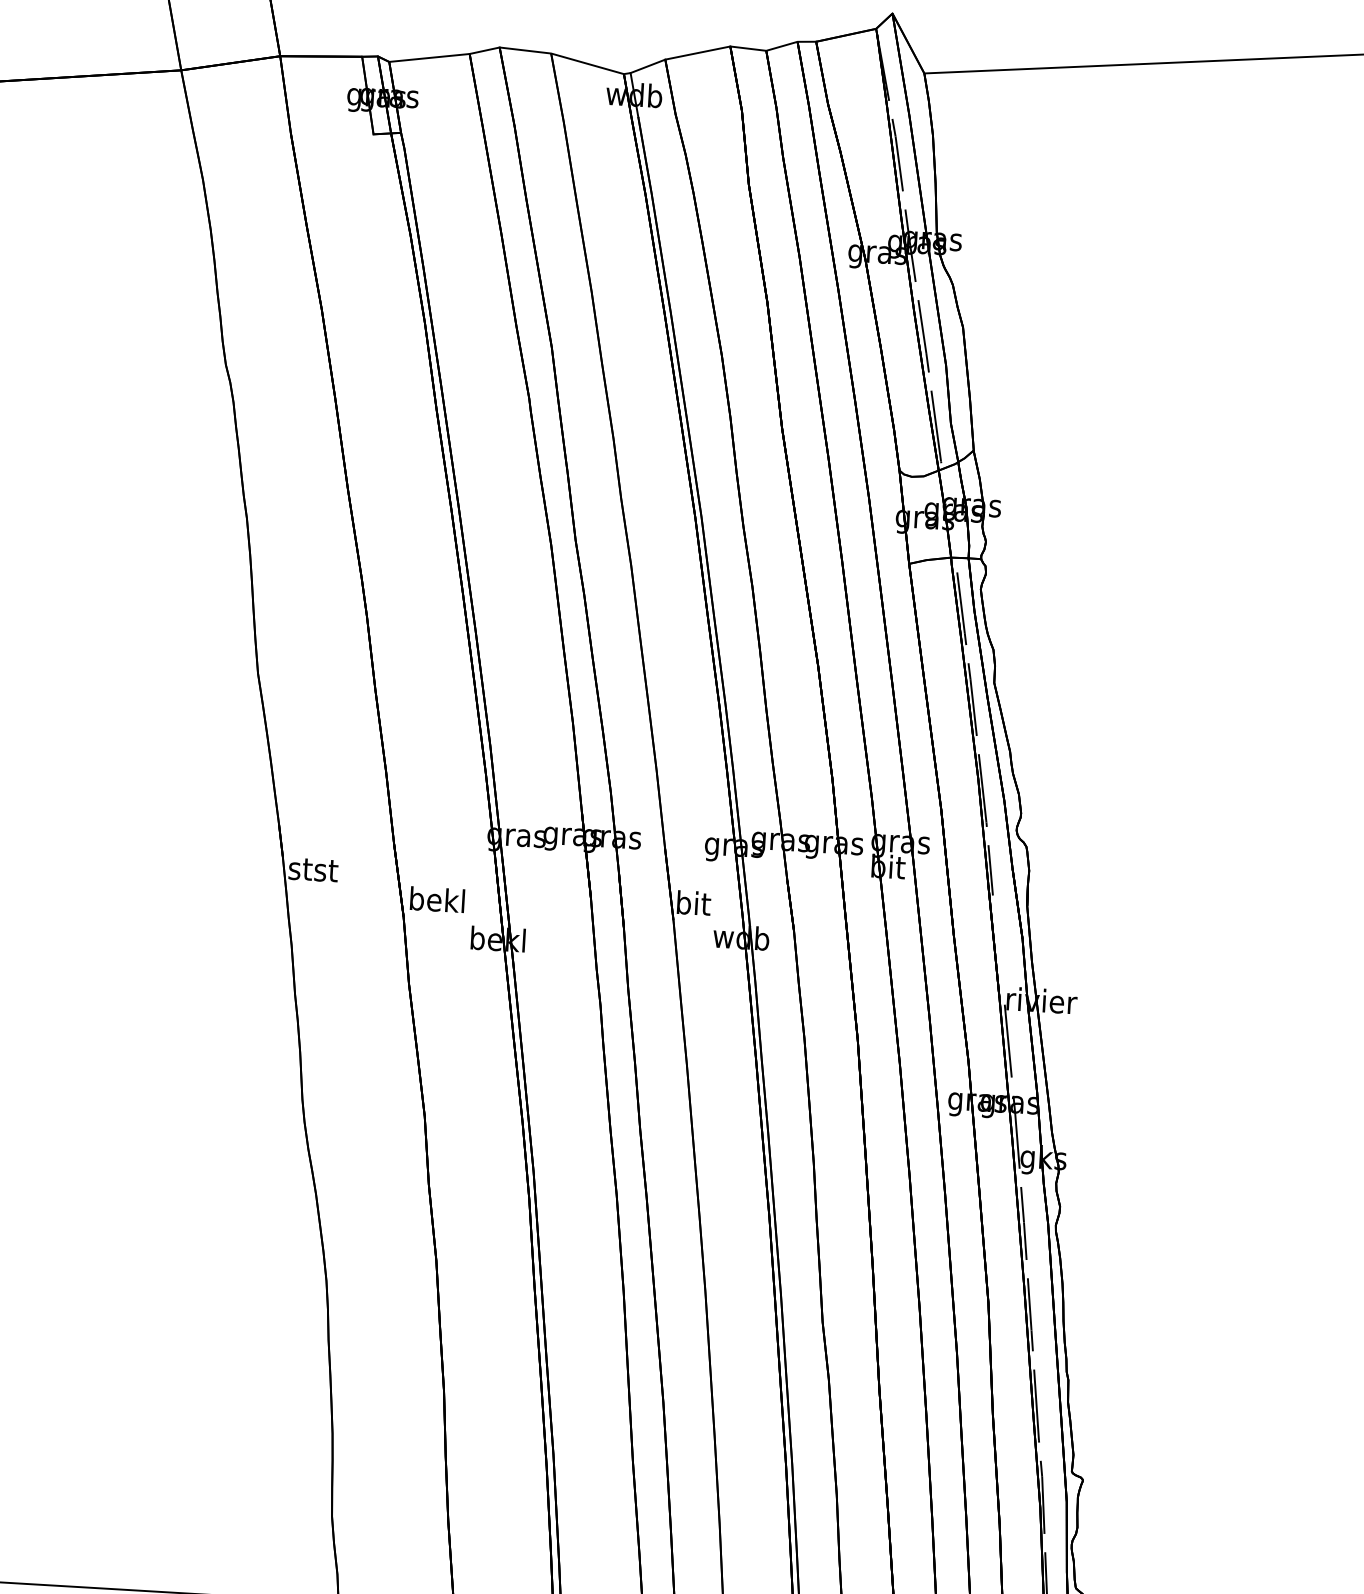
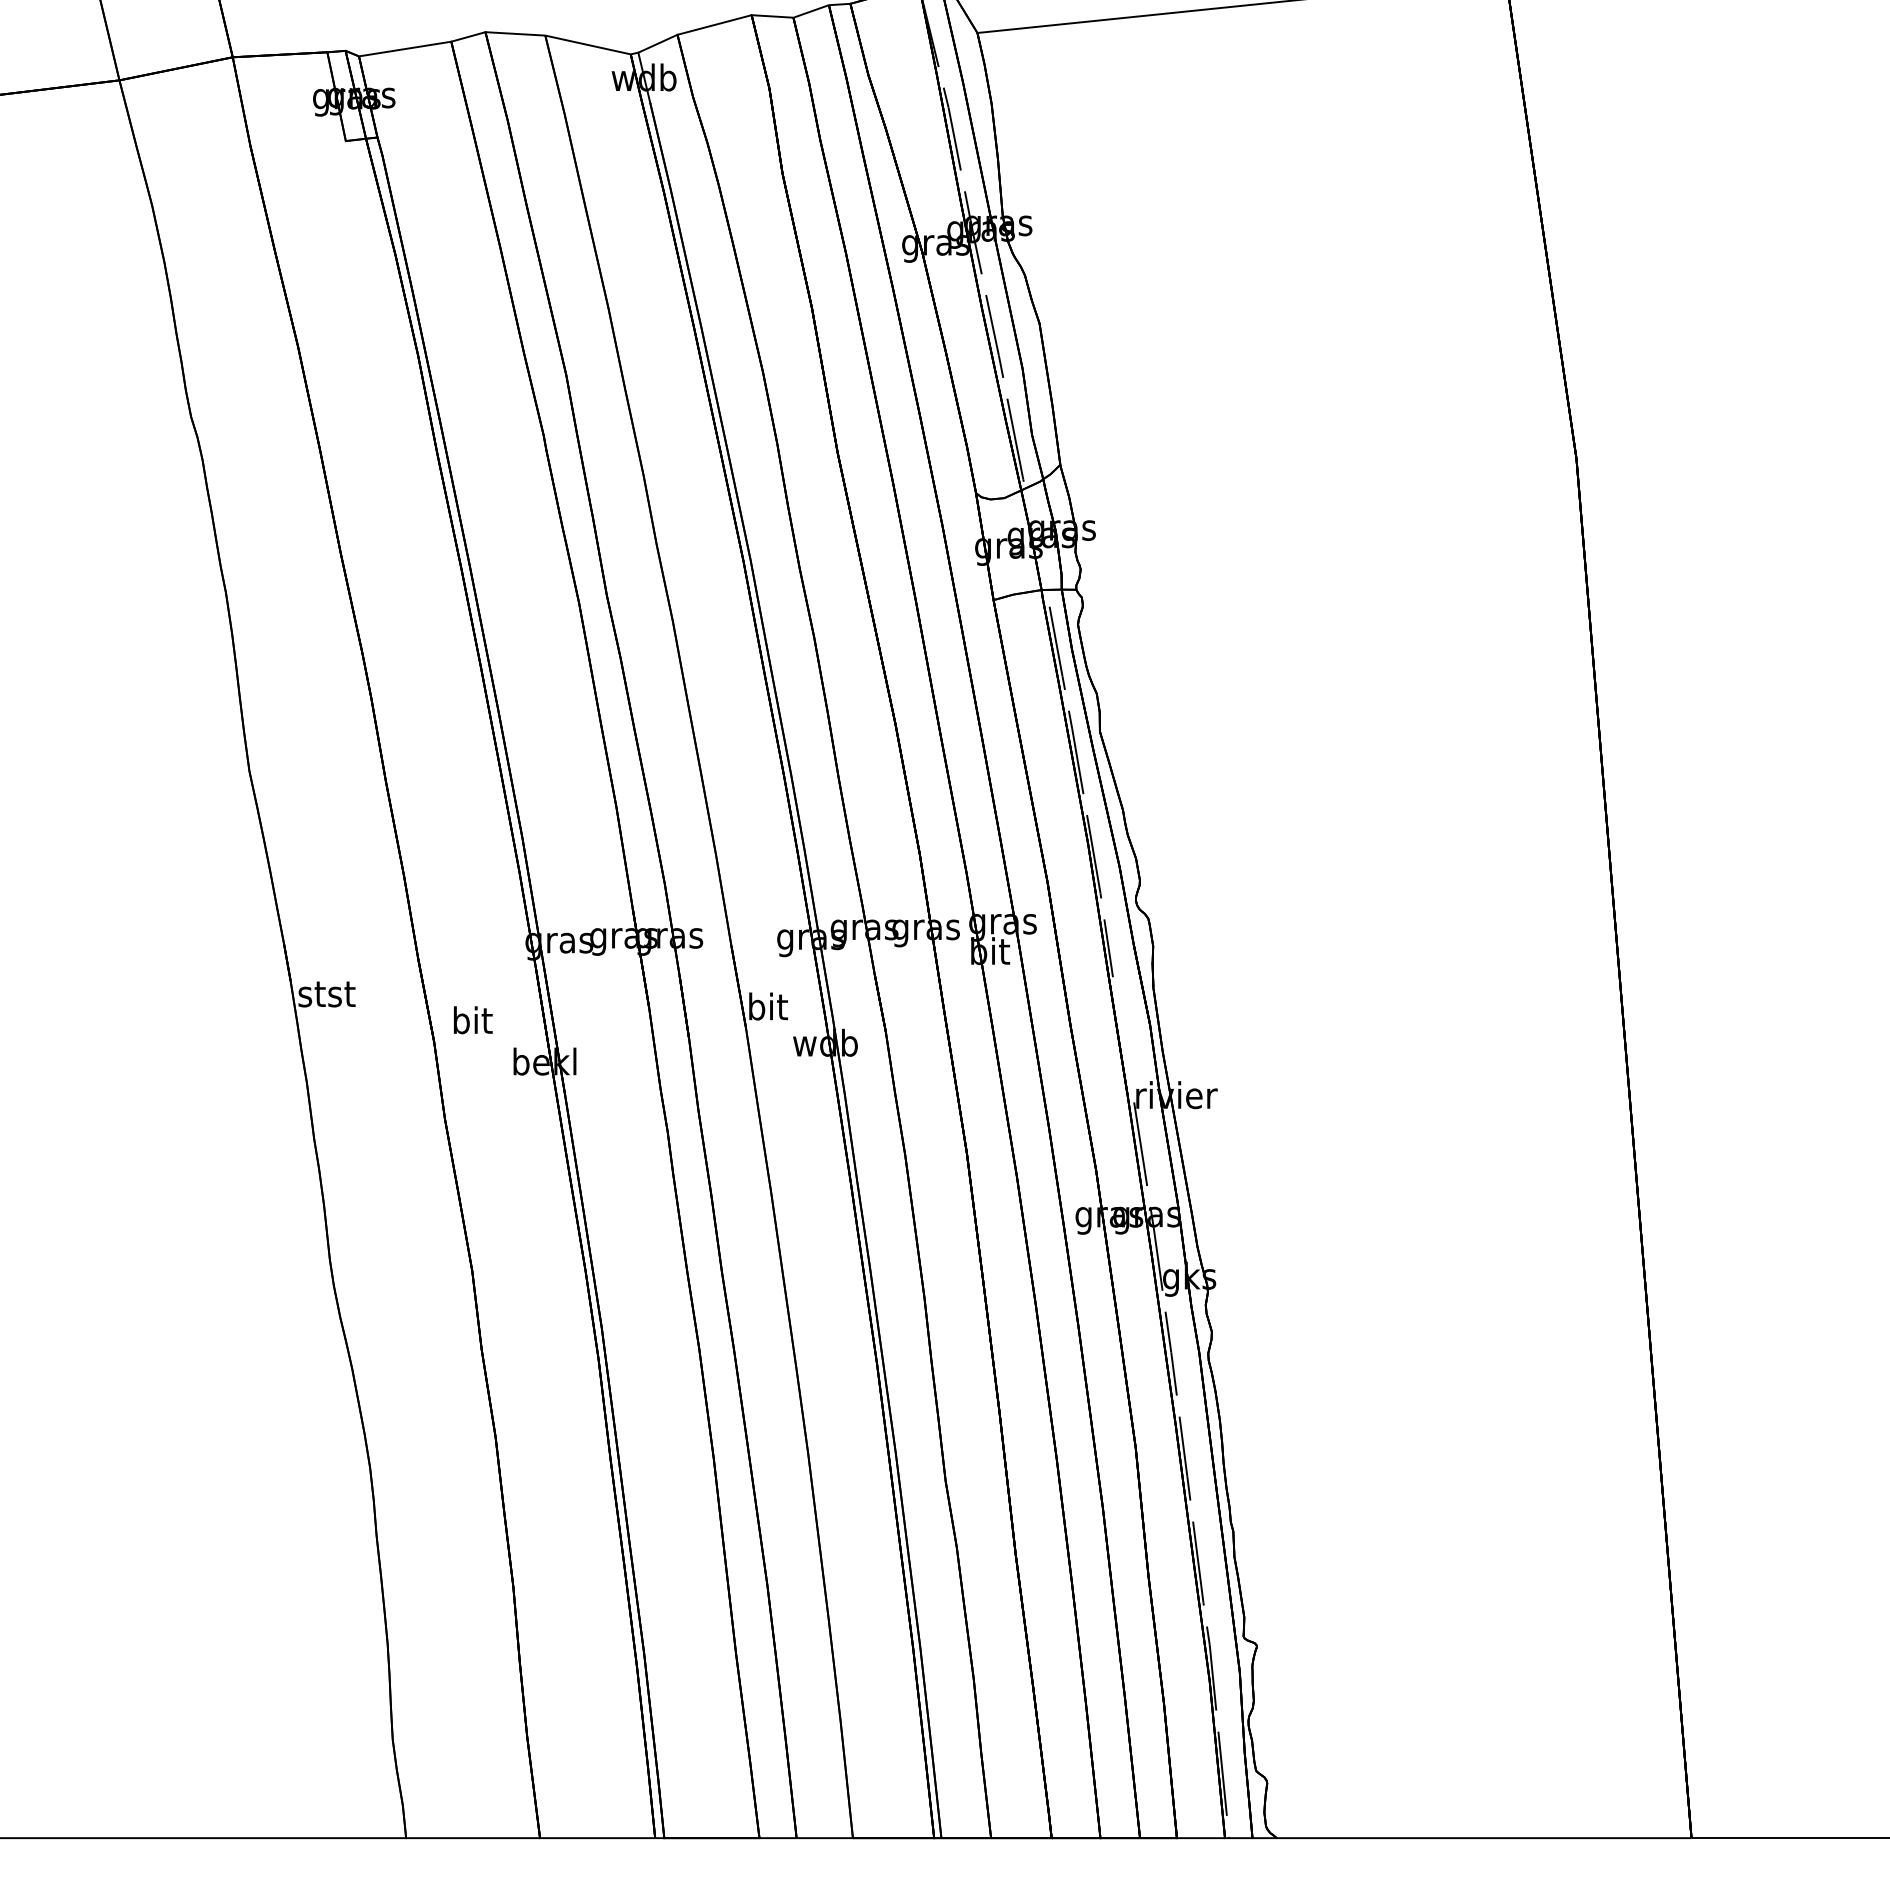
text: (436, 899) -> (471, 1020), bekl -> bit

